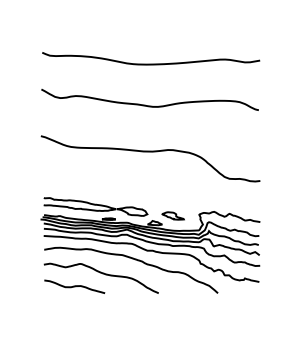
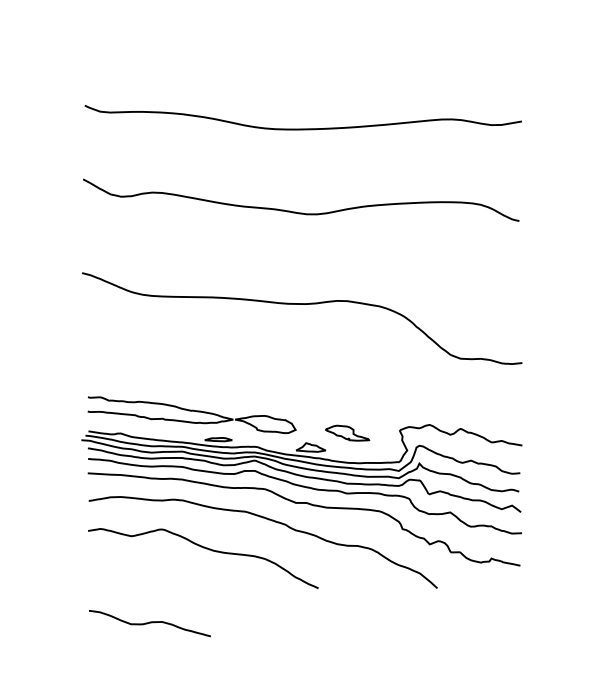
curve: (74, 286) -> (149, 622), moved

